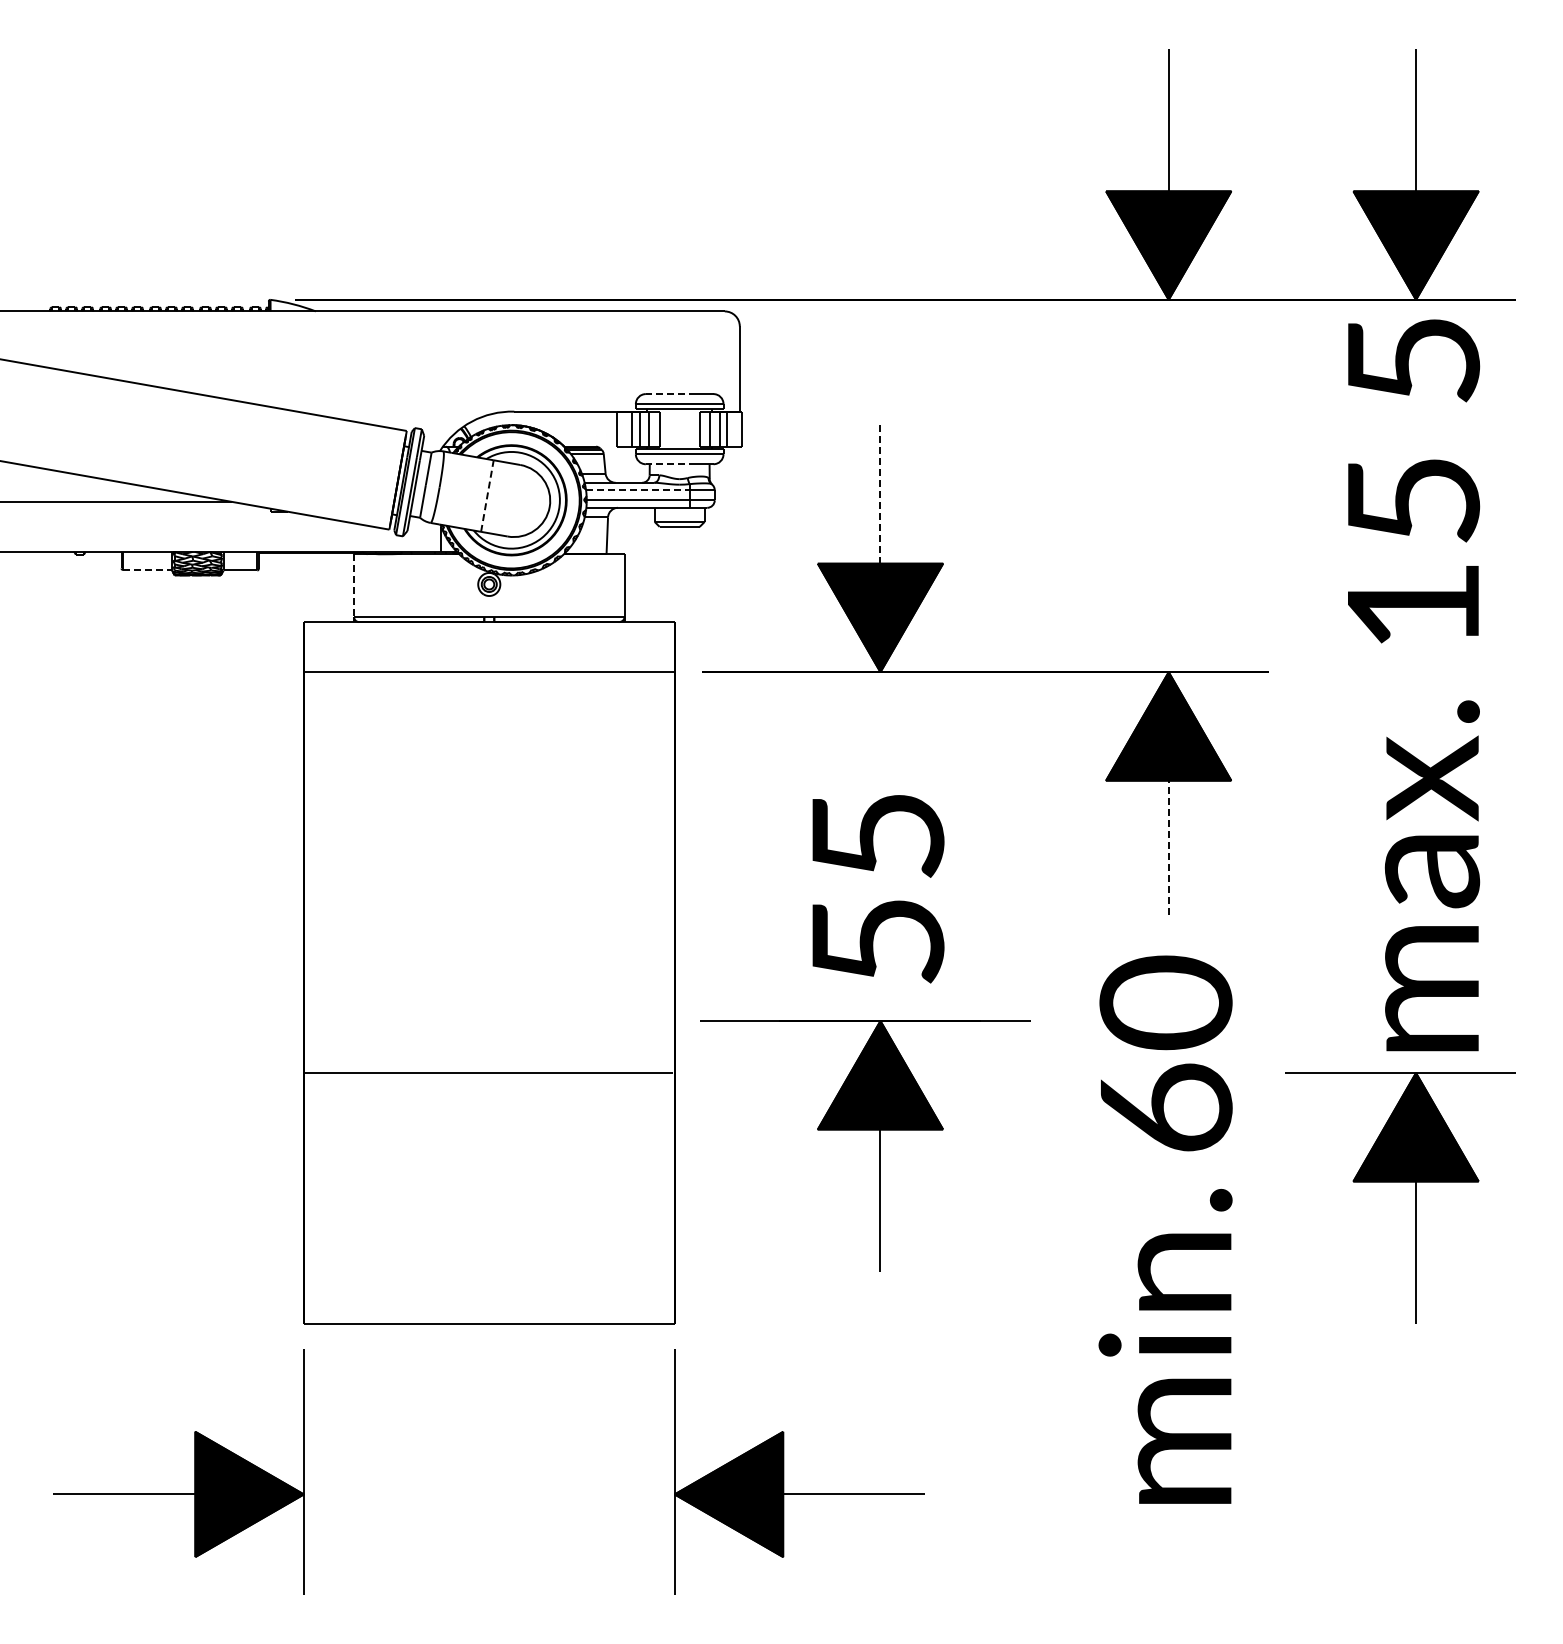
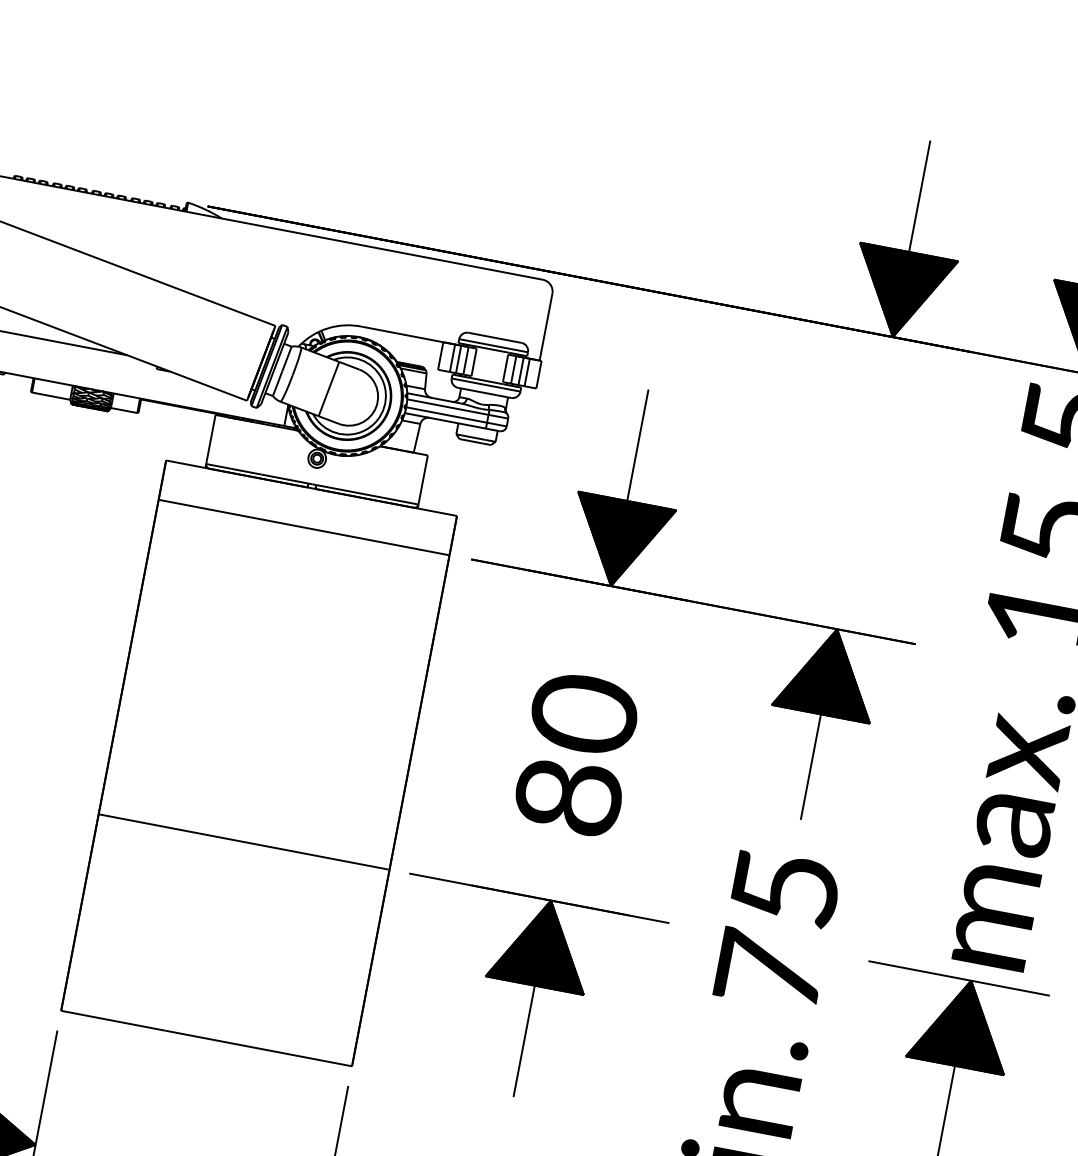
line: (670, 394) -> (487, 336), dashed -> solid
line: (670, 464) -> (477, 391), dashed -> solid
line: (637, 490) -> (447, 407), dashed -> solid
line: (880, 492) -> (637, 445), dashed -> solid
line: (487, 495) -> (329, 388), dashed -> solid
line: (147, 569) -> (51, 395), dashed -> solid
line: (353, 586) -> (210, 439), dashed -> solid
line: (1168, 847) -> (810, 766), dashed -> solid
text: (877, 886) -> (576, 753), 55 -> 80
text: (1165, 1053) -> (777, 927), 60 -> 75
part: (879, 1145) -> (531, 998), moved

